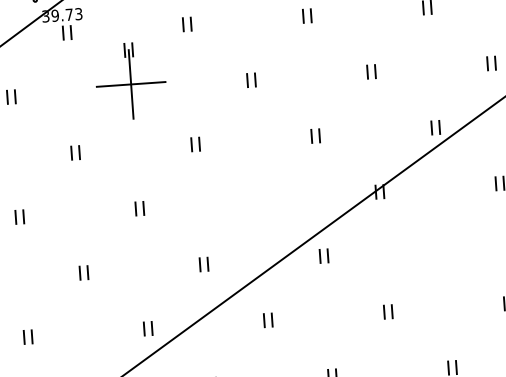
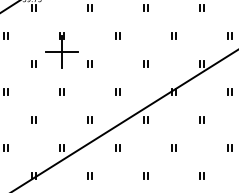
part: (130, 81) -> (61, 50), moved
part: (258, 199) -> (117, 91), added
part: (442, 247) -> (201, 119), added

